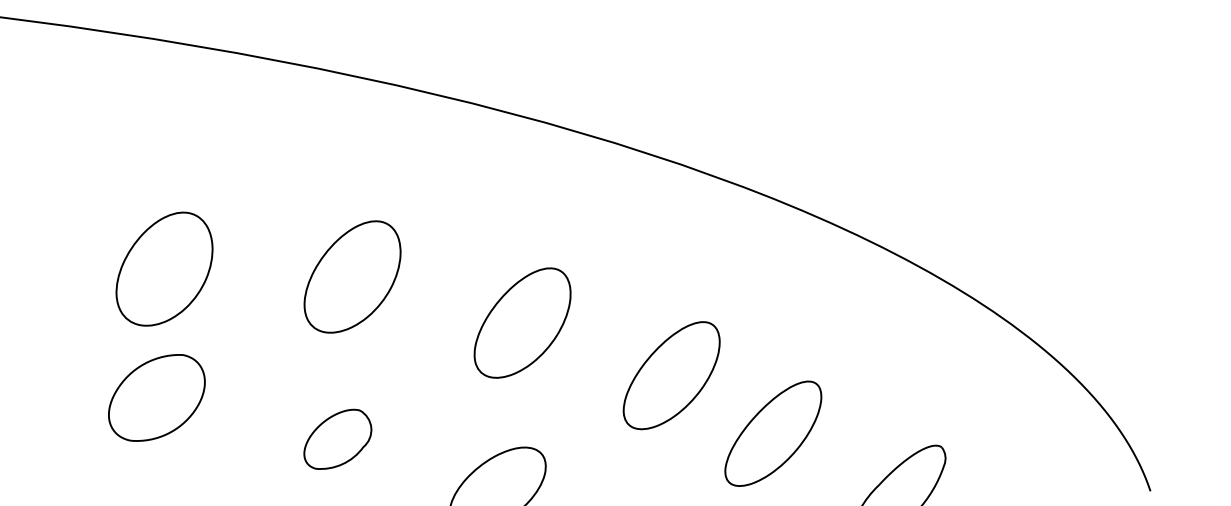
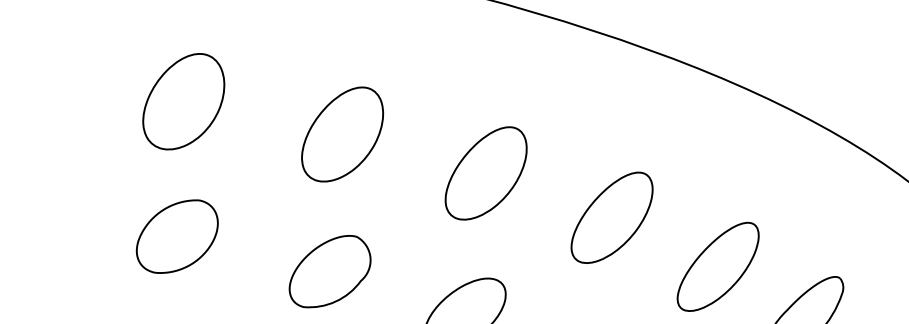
part: (164, 268) -> (183, 101), moved
part: (773, 433) -> (718, 266), moved
part: (337, 439) -> (329, 271), size x1.43

